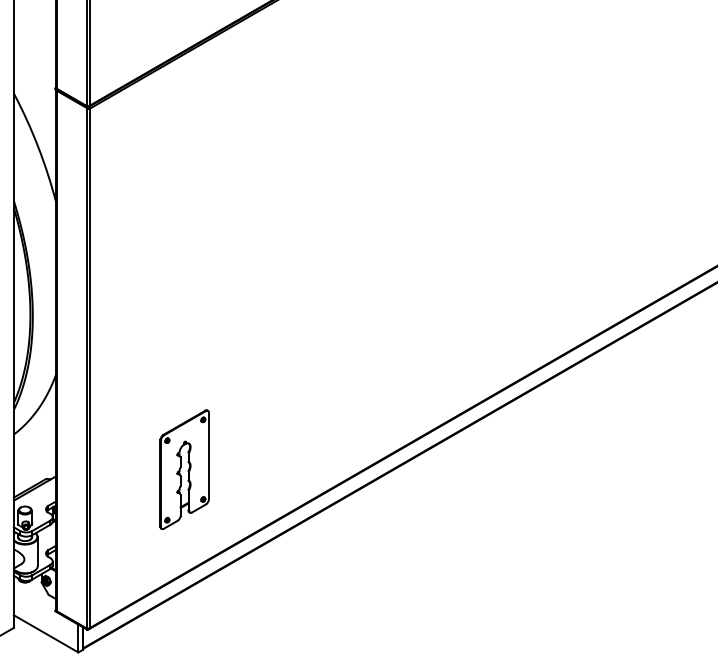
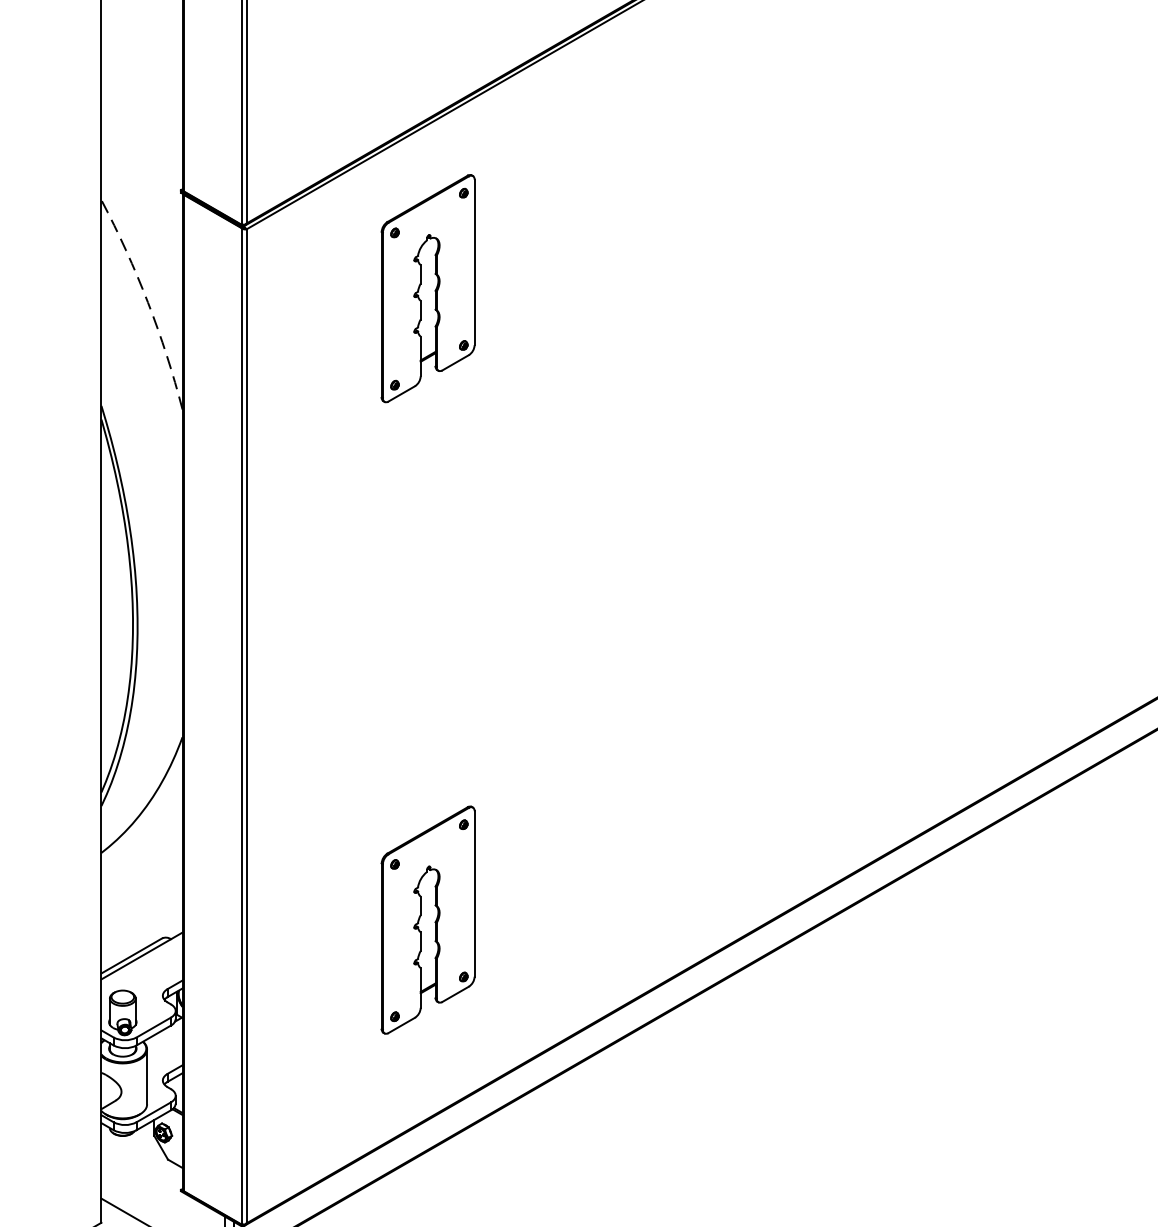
part: (184, 139) -> (427, 288), added
arc: (38, 147) -> (148, 303), solid -> dashed

